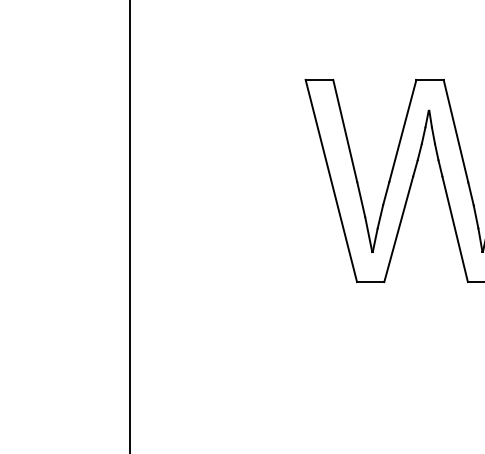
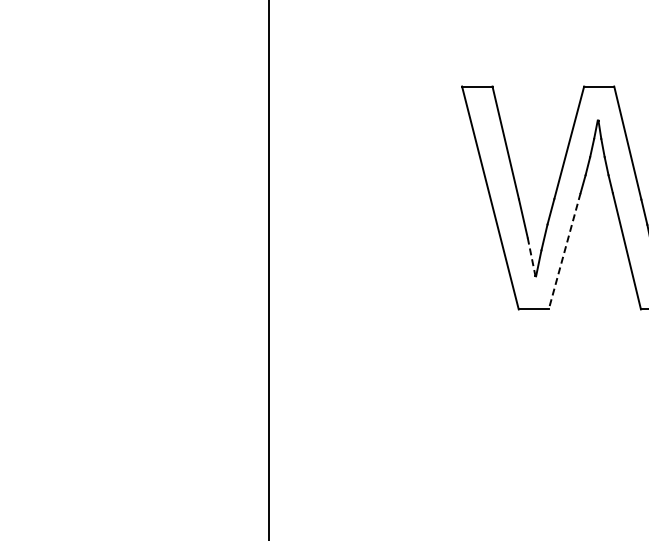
line: (398, 229) -> (564, 251), solid -> dashed
line: (368, 234) -> (531, 257), solid -> dashed

